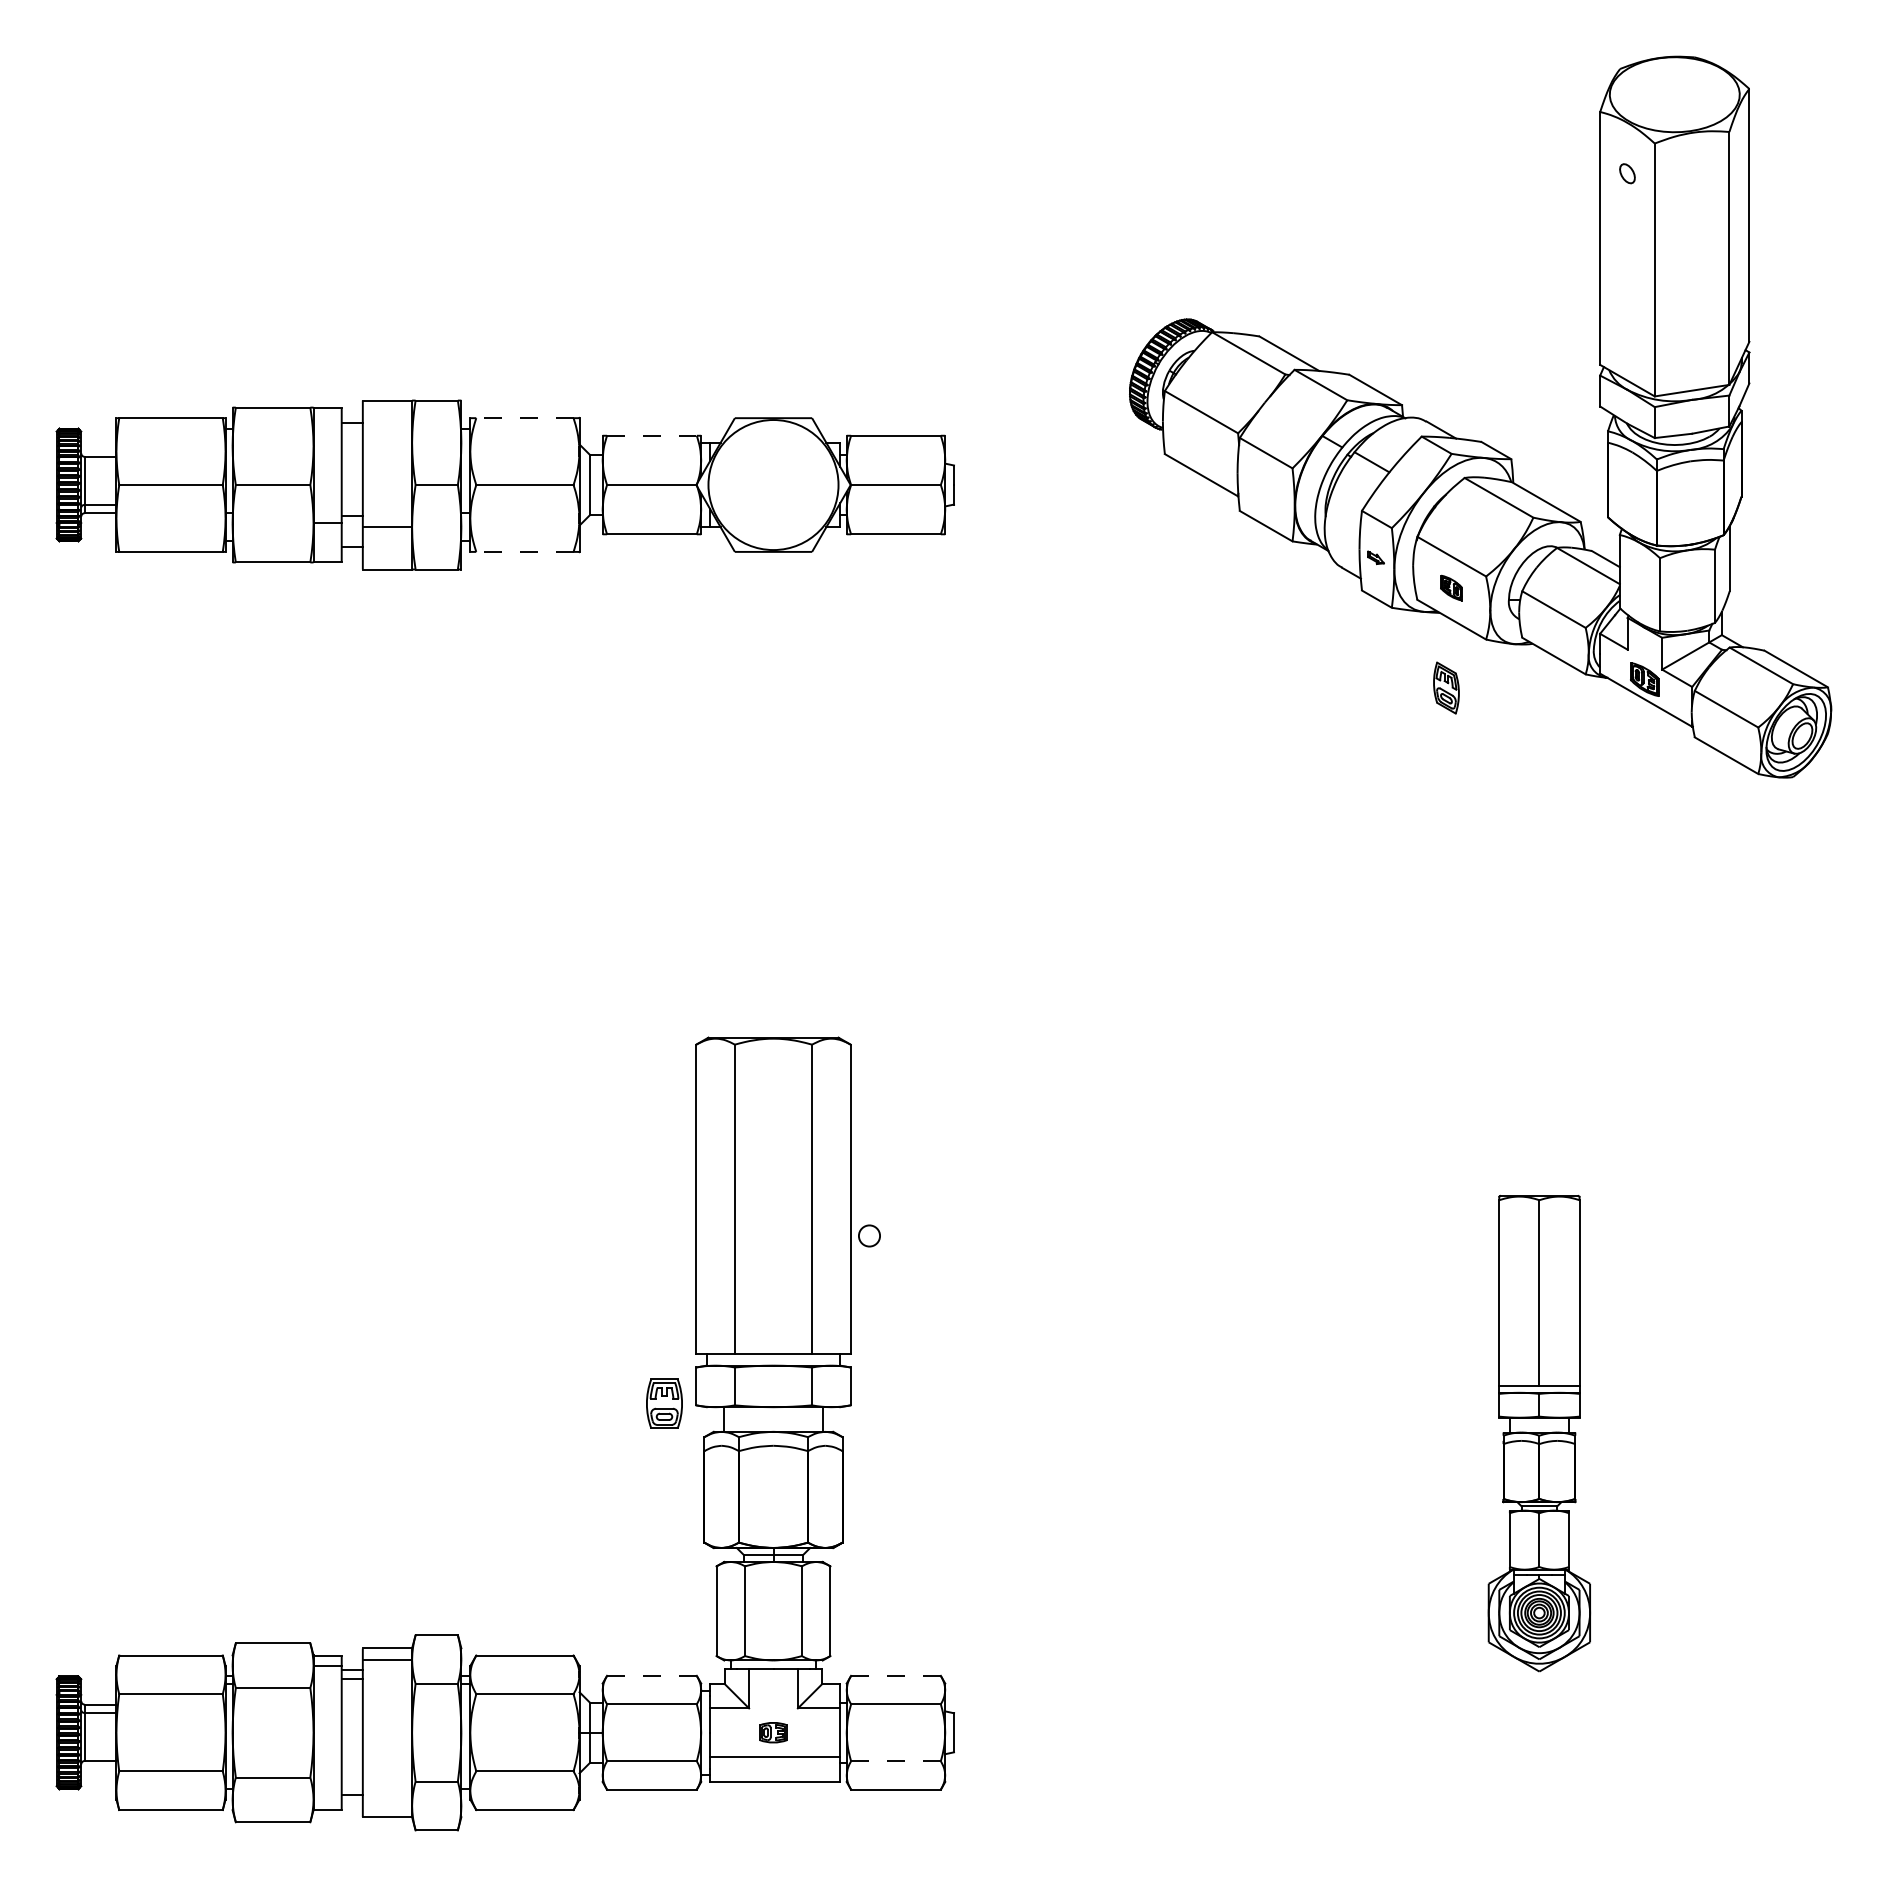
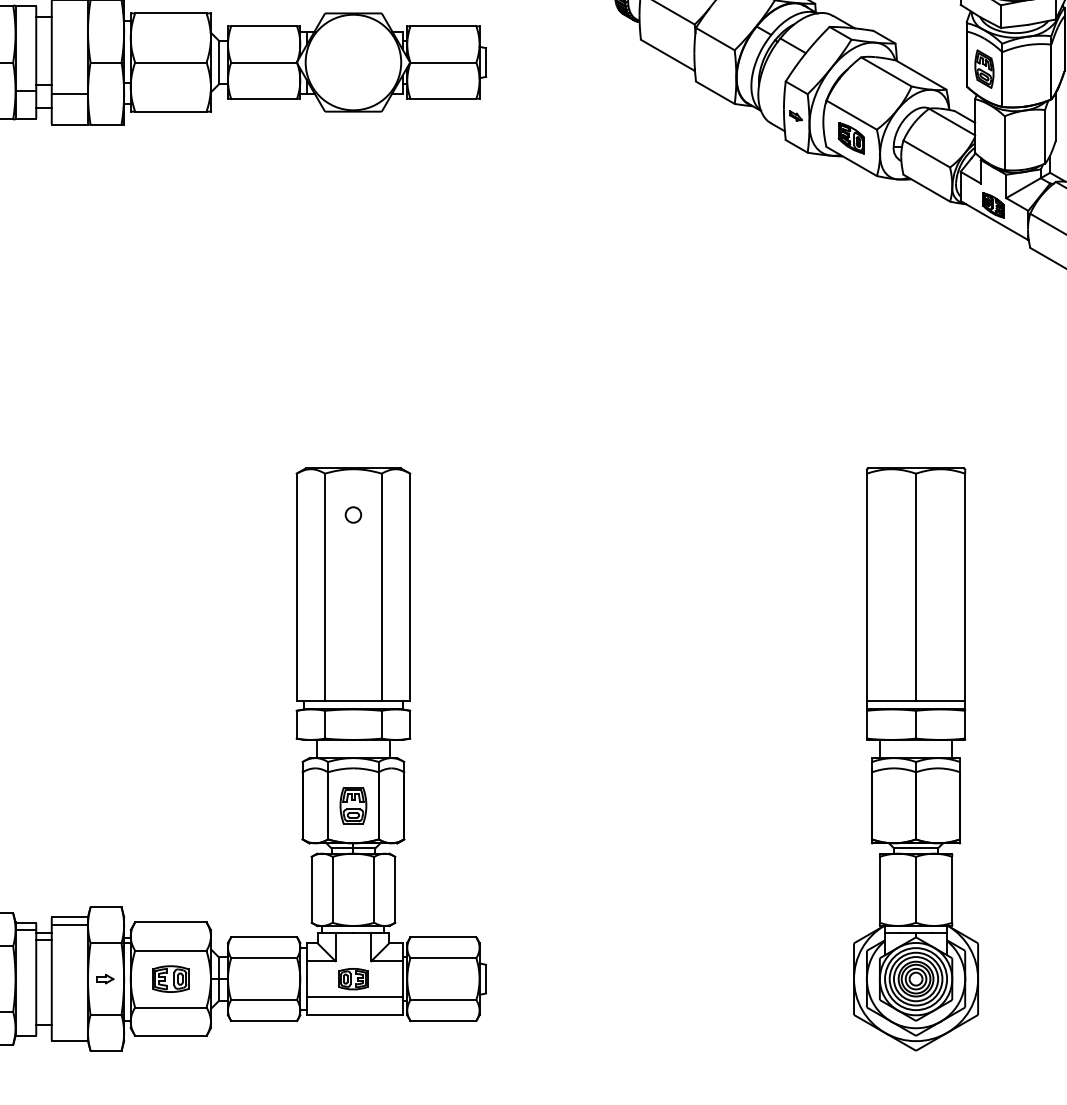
line: (524, 418) -> (170, 13), dashed -> solid
line: (651, 435) -> (263, 26), dashed -> solid
line: (524, 551) -> (170, 111), dashed -> solid
part: (1451, 587) -> (851, 137), size x1.67
part: (1446, 687) -> (984, 68), moved
circle: (869, 1235) -> (353, 514), moved
part: (664, 1403) -> (353, 805), moved
part: (1539, 1433) -> (916, 759), size x1.67
line: (651, 1675) -> (263, 937), dashed -> solid
line: (895, 1675) -> (443, 937), dashed -> solid
part: (435, 1732) -> (105, 978), added
part: (524, 1732) -> (170, 978), added
part: (773, 1732) -> (353, 978), size x1.43
line: (895, 1761) -> (443, 1000), dashed -> solid

